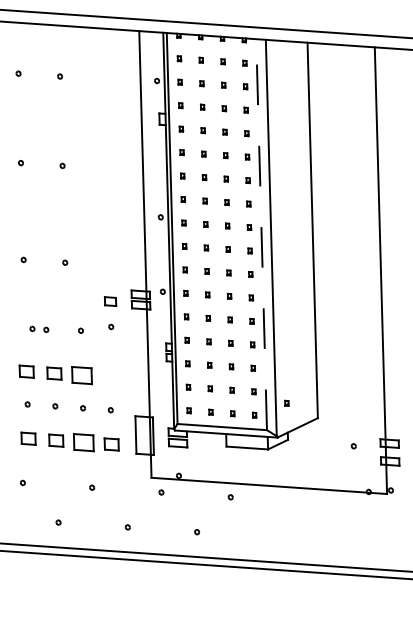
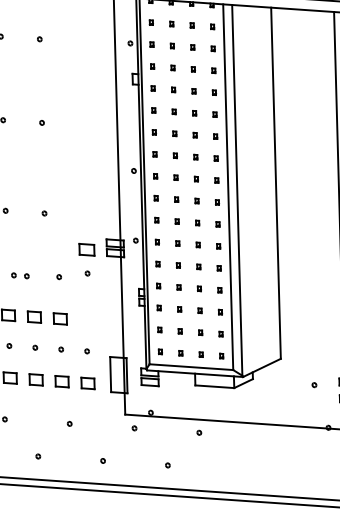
line: (261, 234) -> (228, 187), dashed -> solid
part: (110, 301) -> (86, 249), size x1.43
part: (82, 375) -> (60, 318), size x0.71
part: (286, 402) -> (251, 344), removed
part: (84, 442) -> (62, 381), size x0.71

